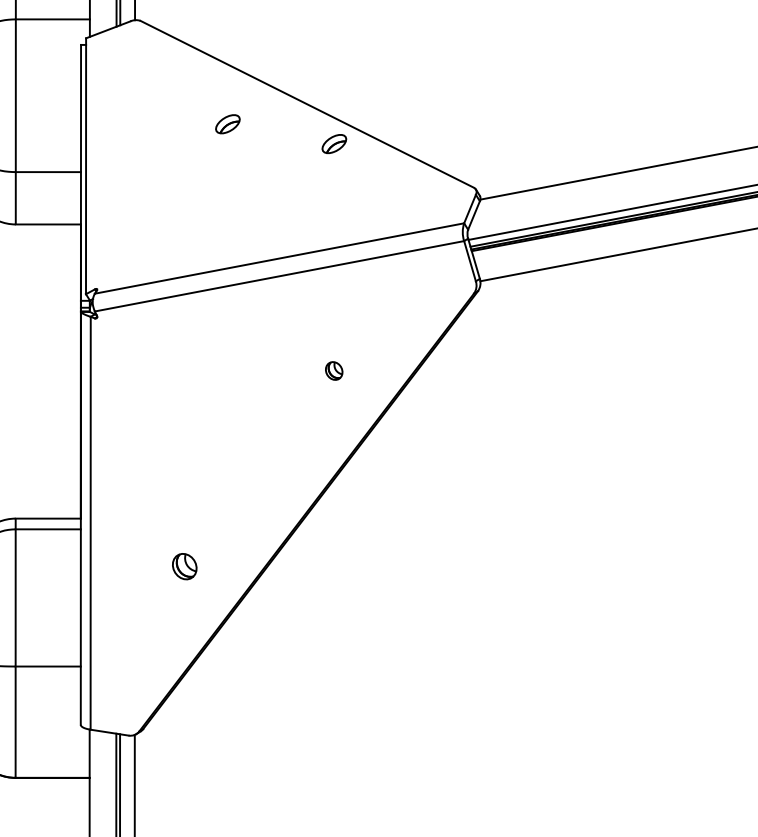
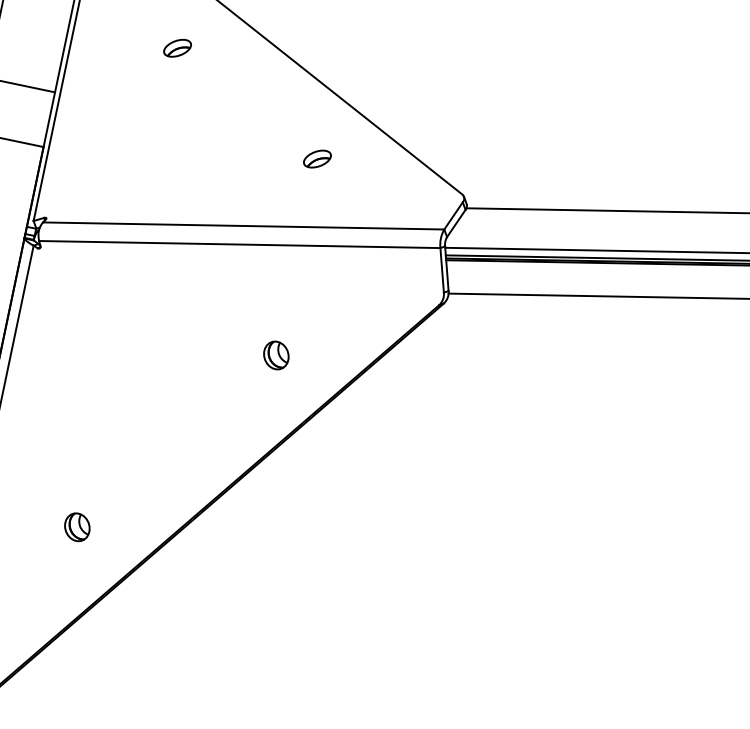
part: (227, 124) -> (177, 48), moved
part: (334, 144) -> (317, 159), moved
part: (333, 370) -> (275, 354), size x1.43

